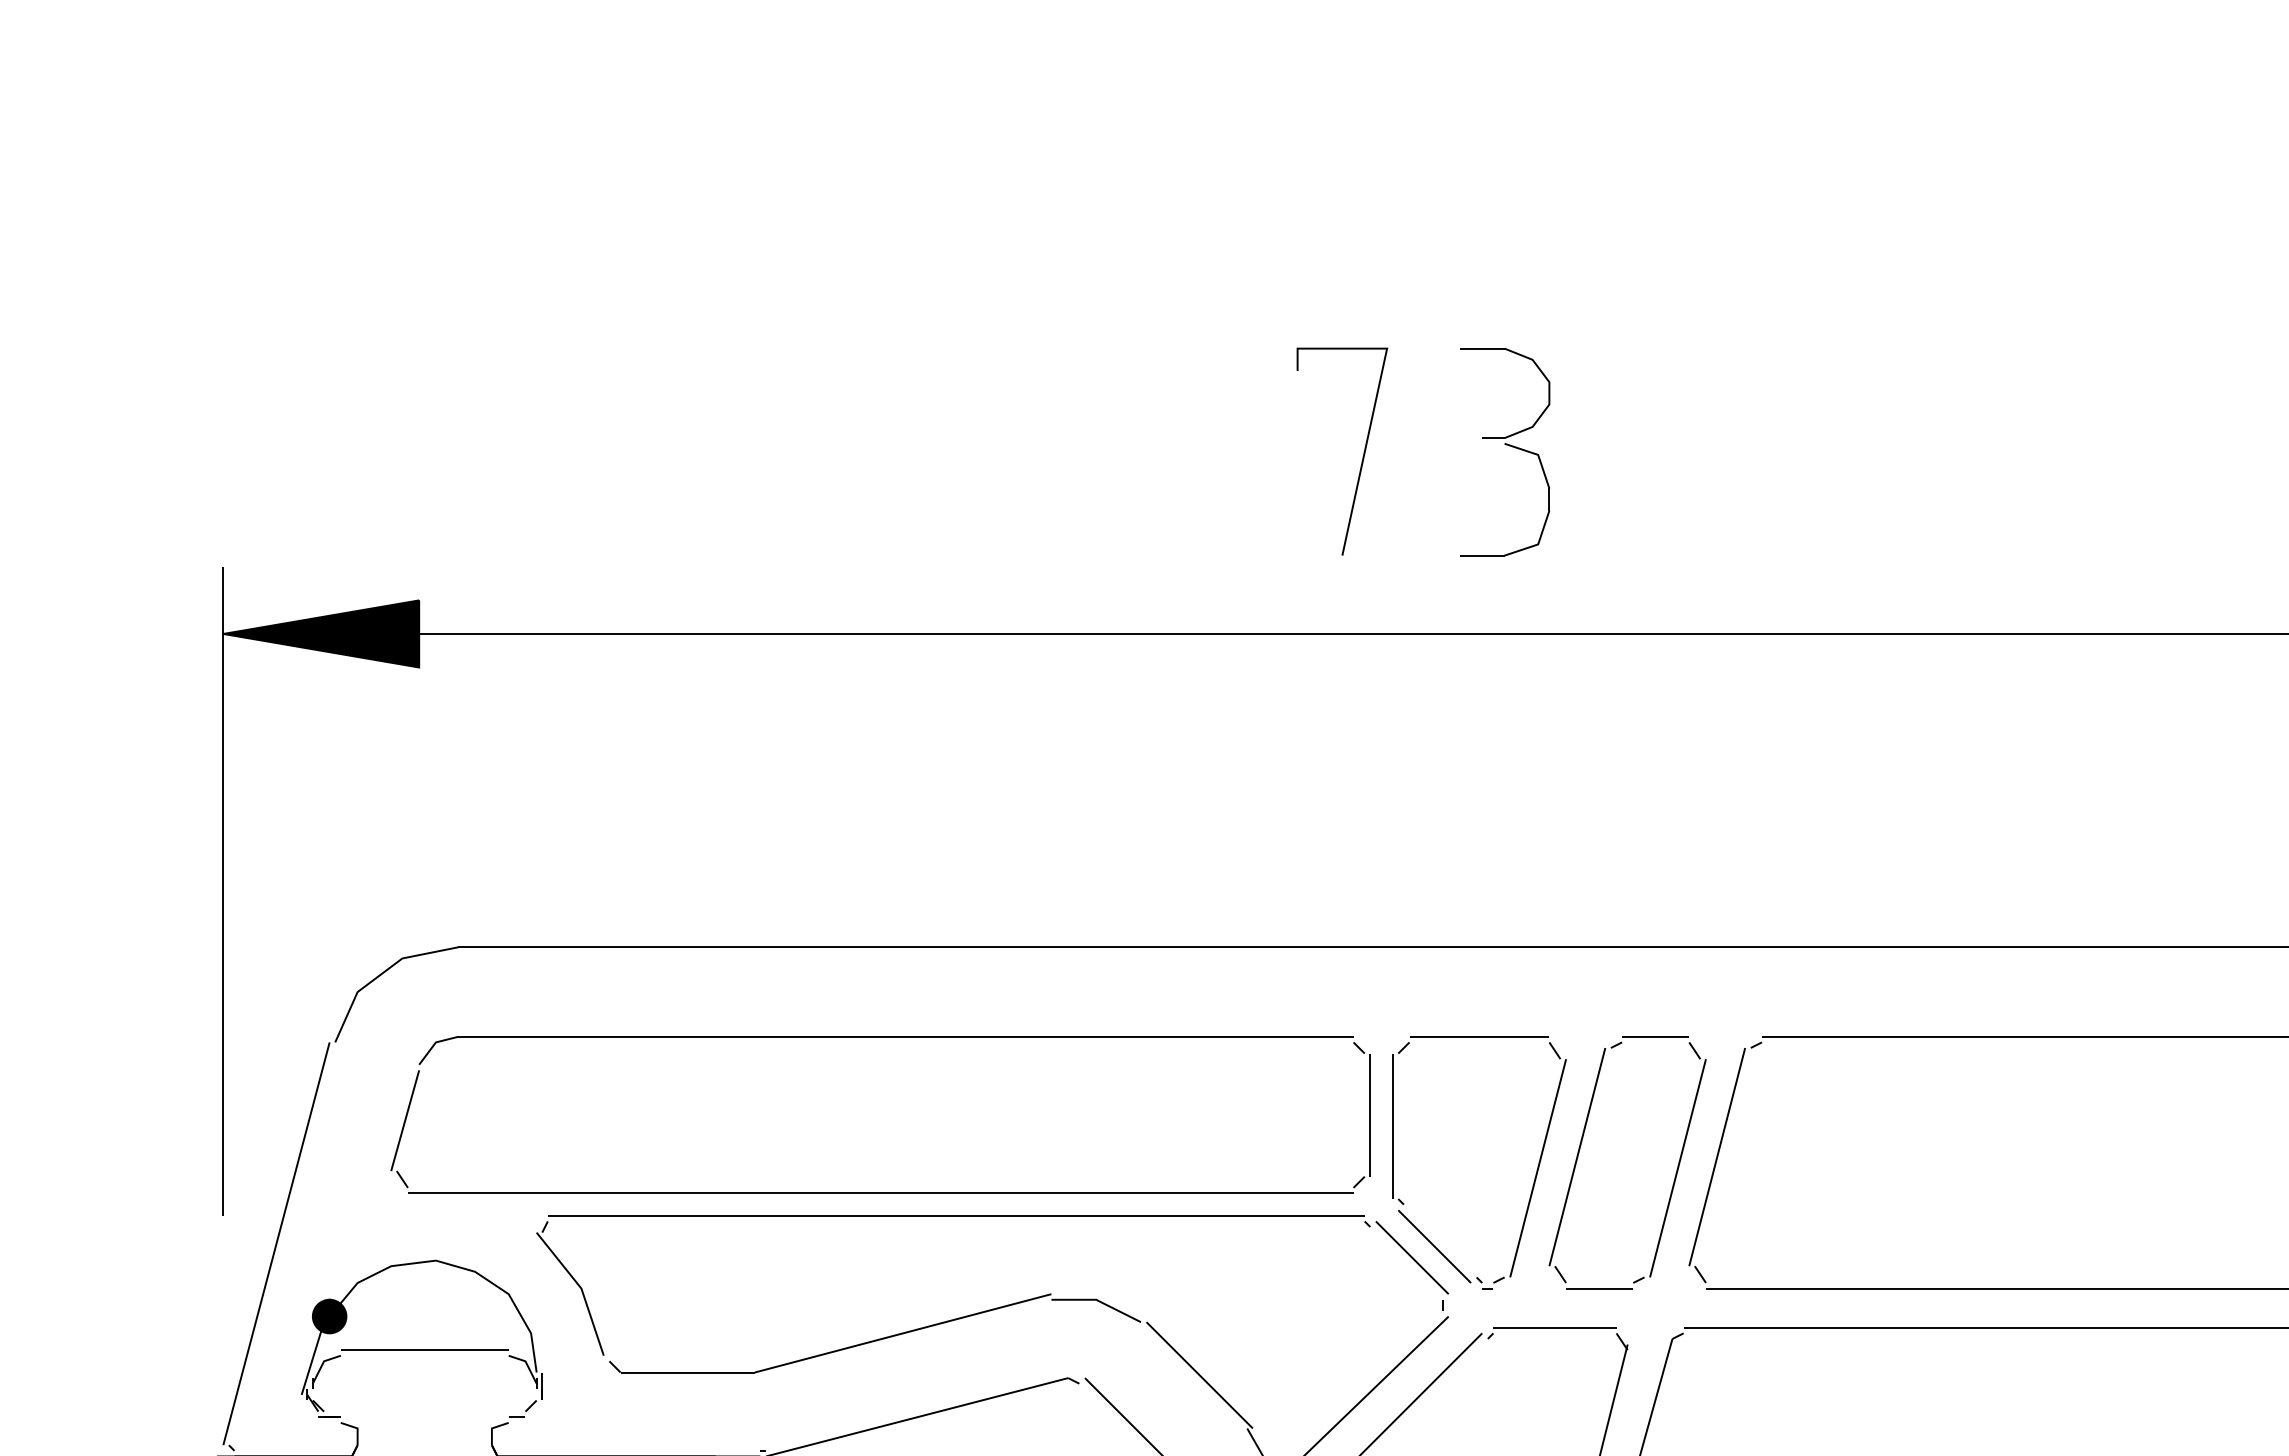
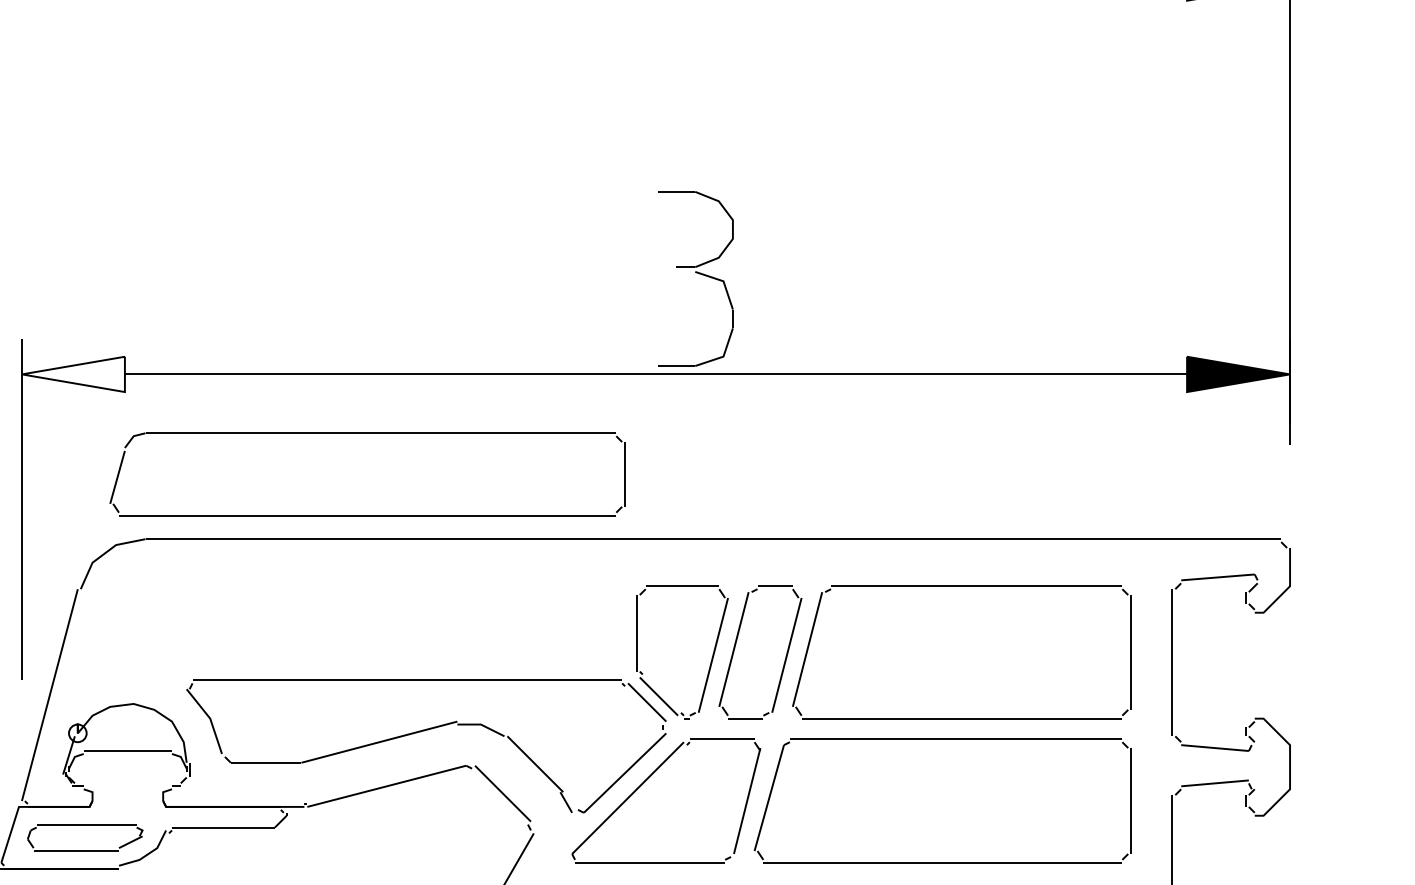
part: (1506, 451) -> (696, 278), size x1.6
curve: (1361, 455) -> (620, 280), removed
fill: (319, 634) -> (72, 374), removed
part: (880, 1037) -> (367, 433), moved
fill: (328, 1316) -> (77, 733), removed

